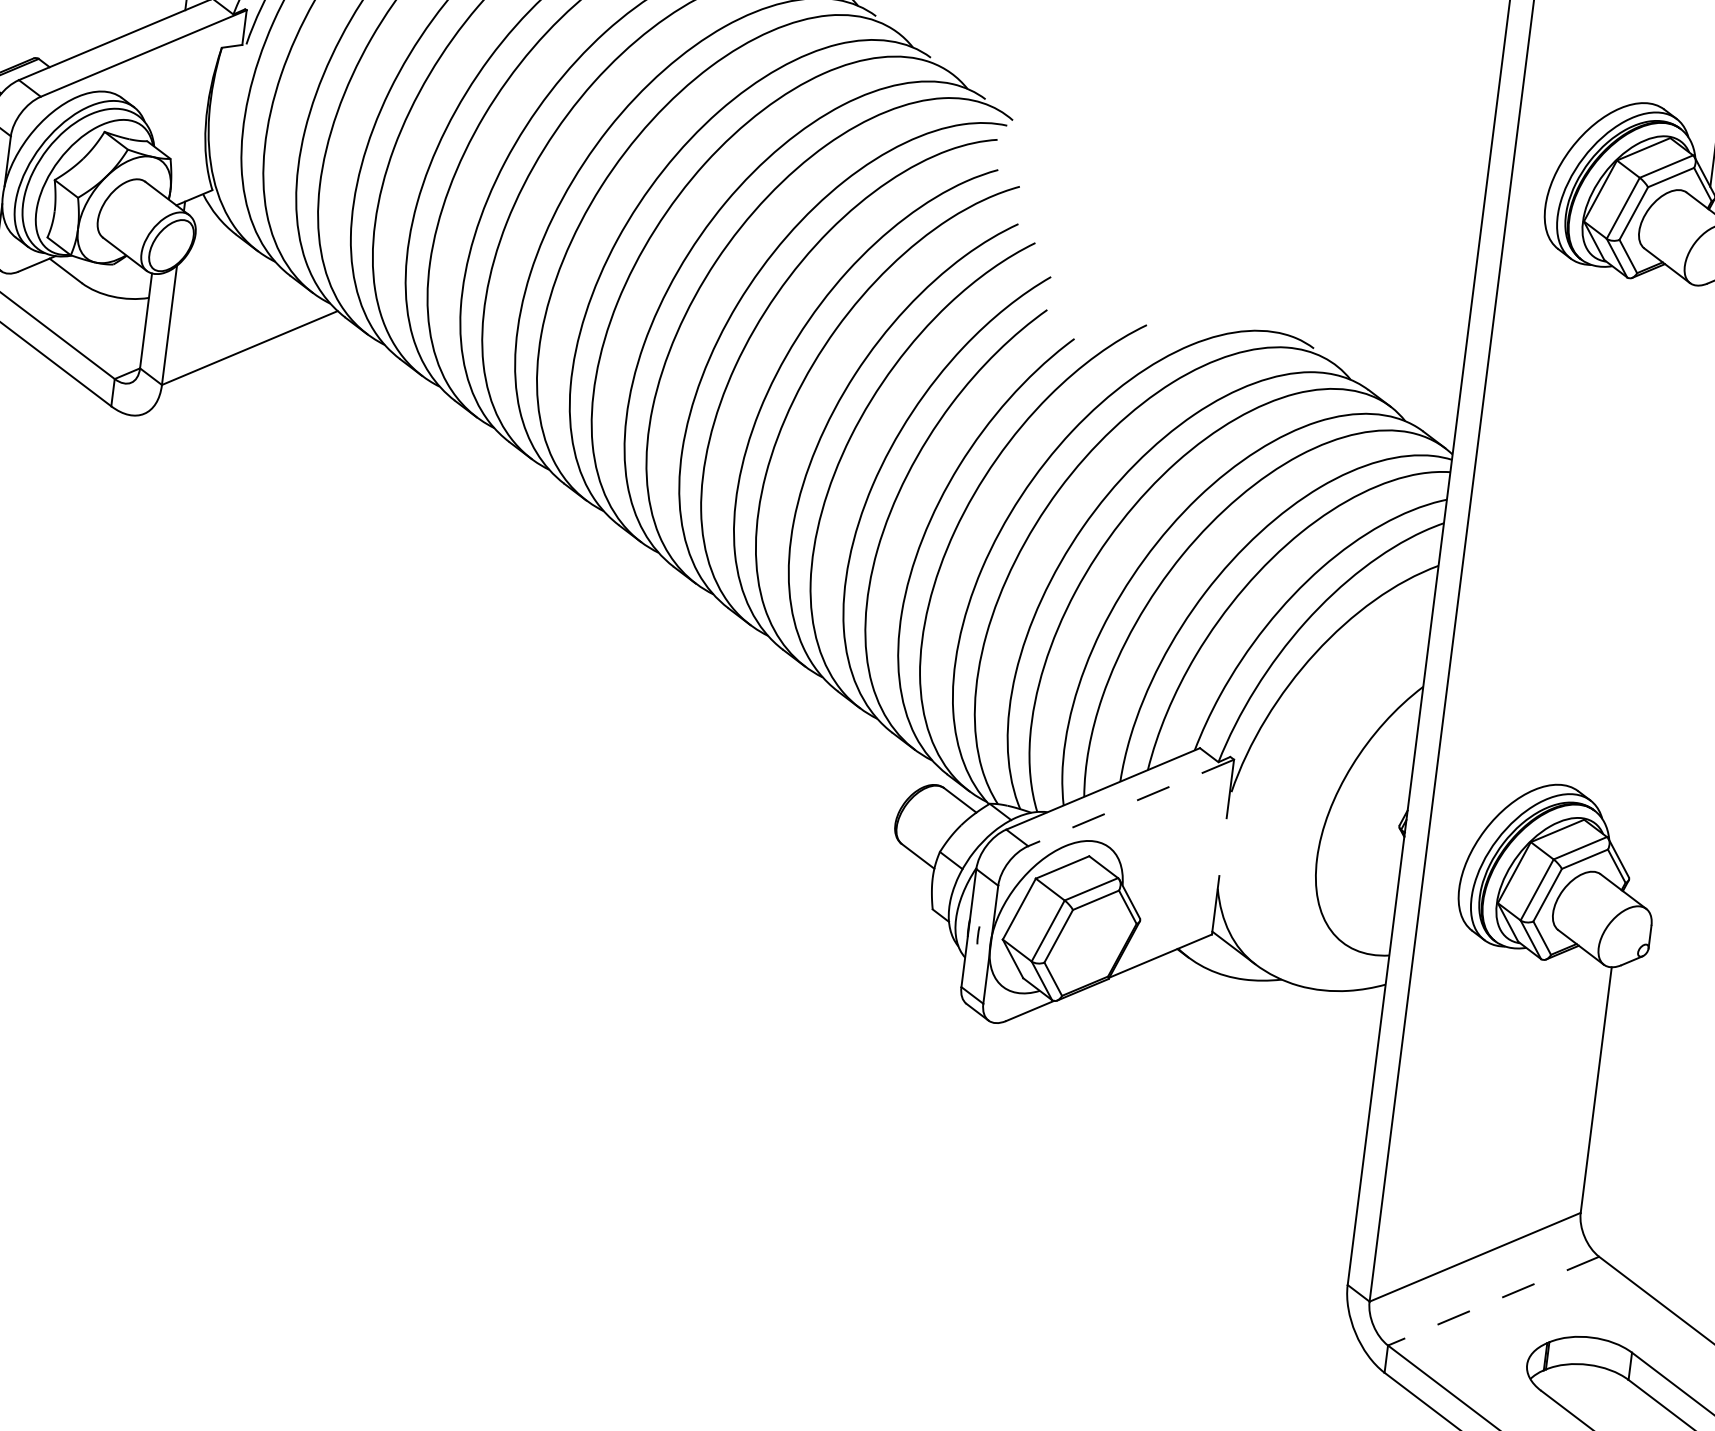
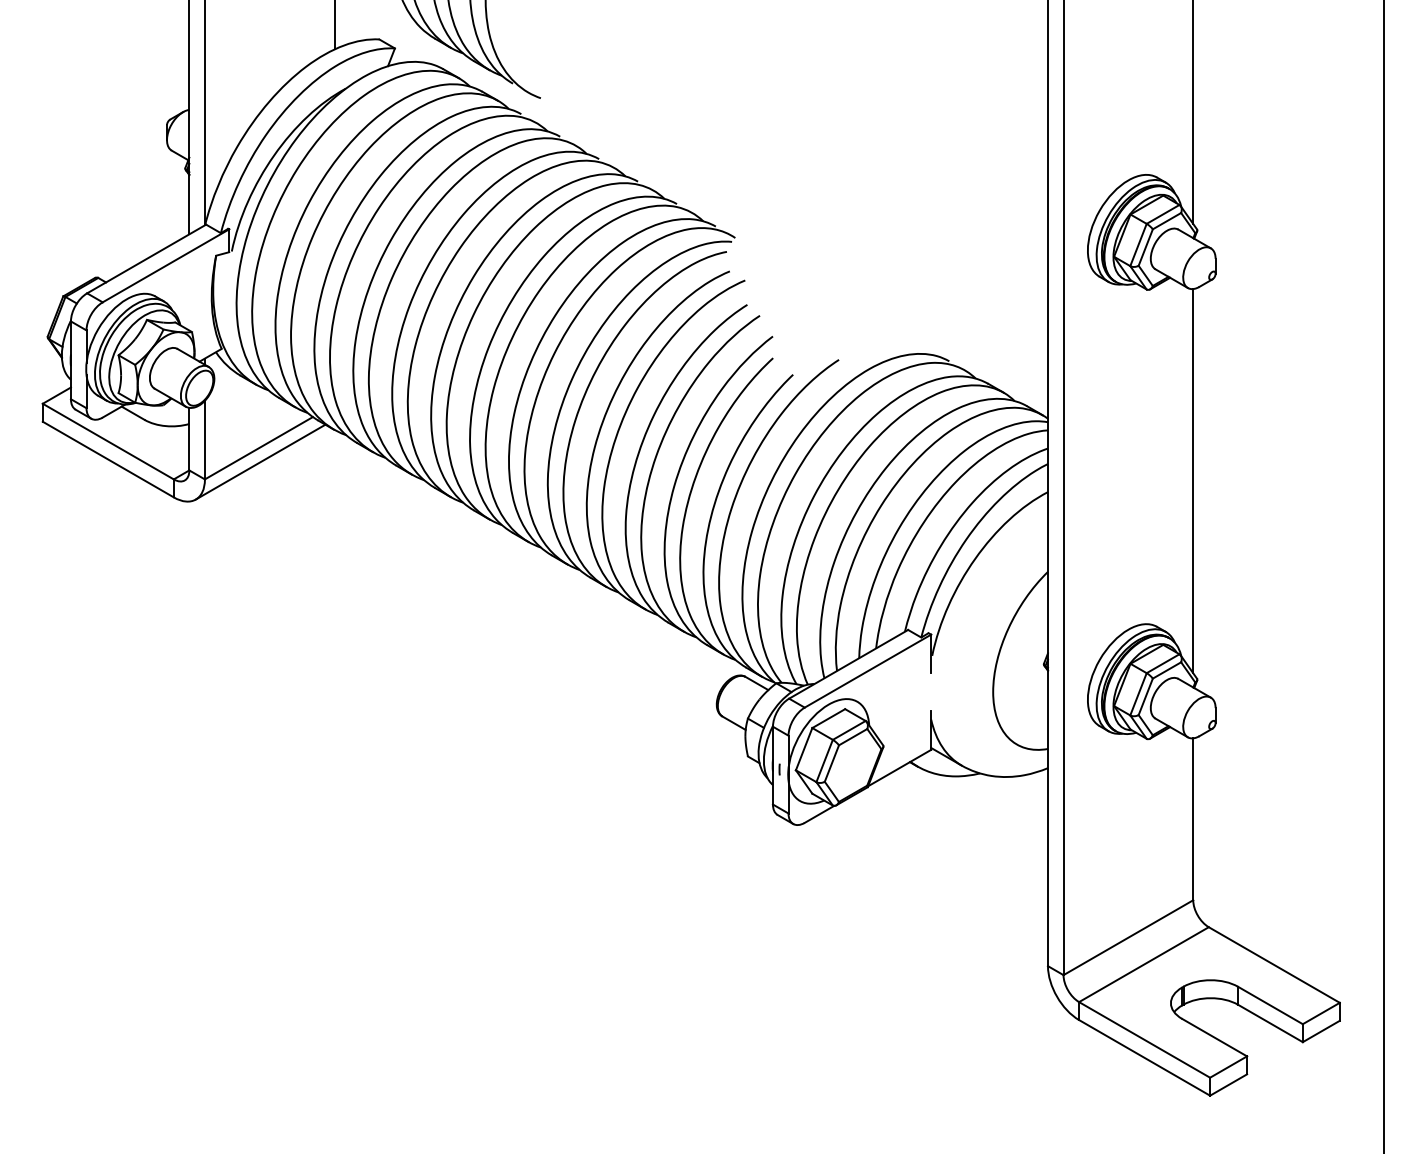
line: (249, 368) -> (260, 461), added
line: (1661, 577) -> (1193, 481), added
line: (1130, 803) -> (867, 671), dashed -> solid
line: (1492, 1300) -> (1143, 964), dashed -> solid

